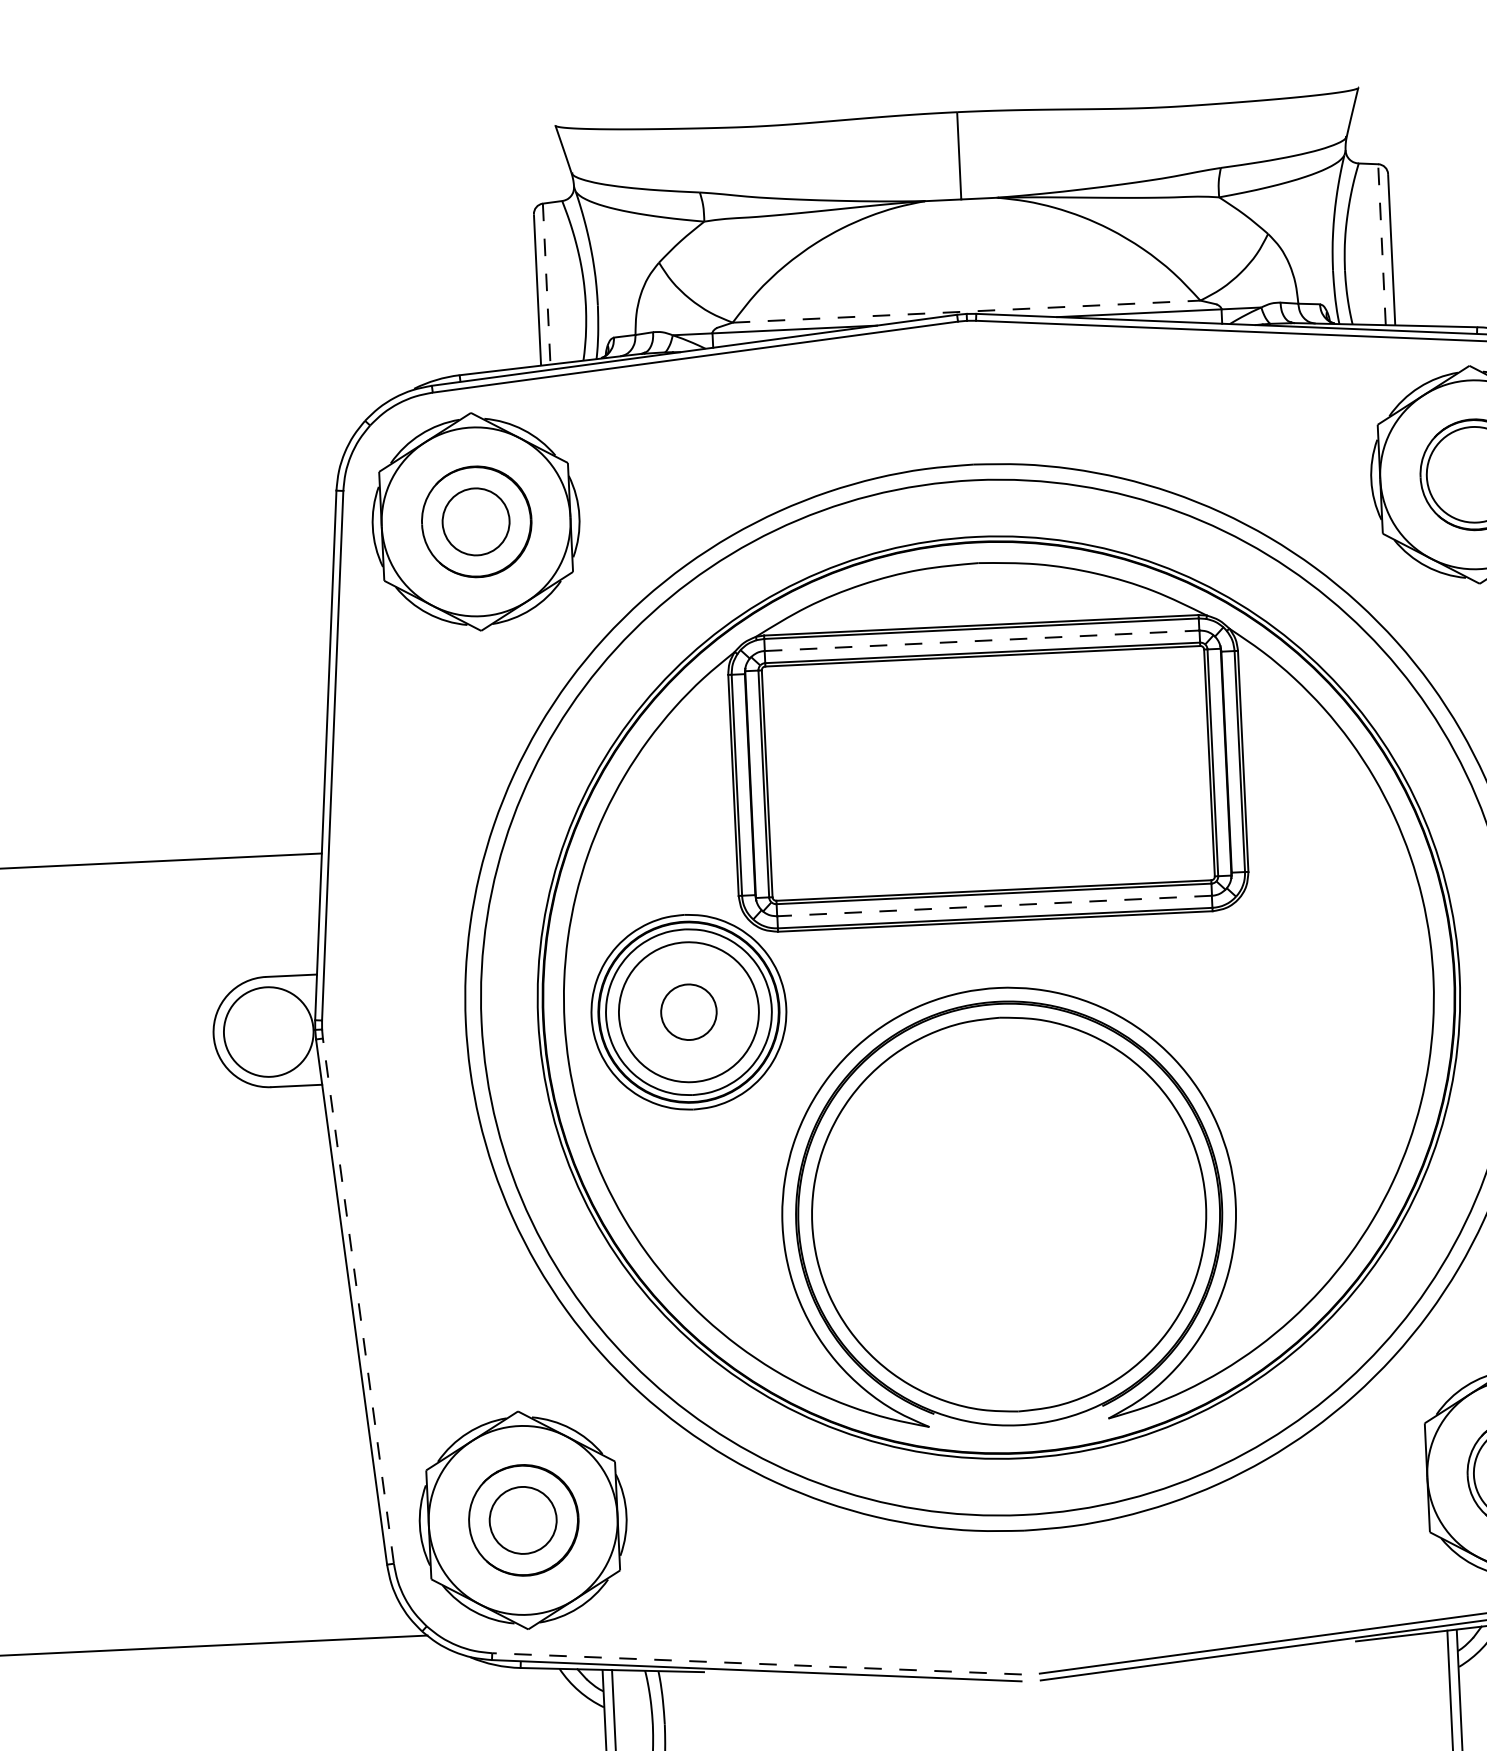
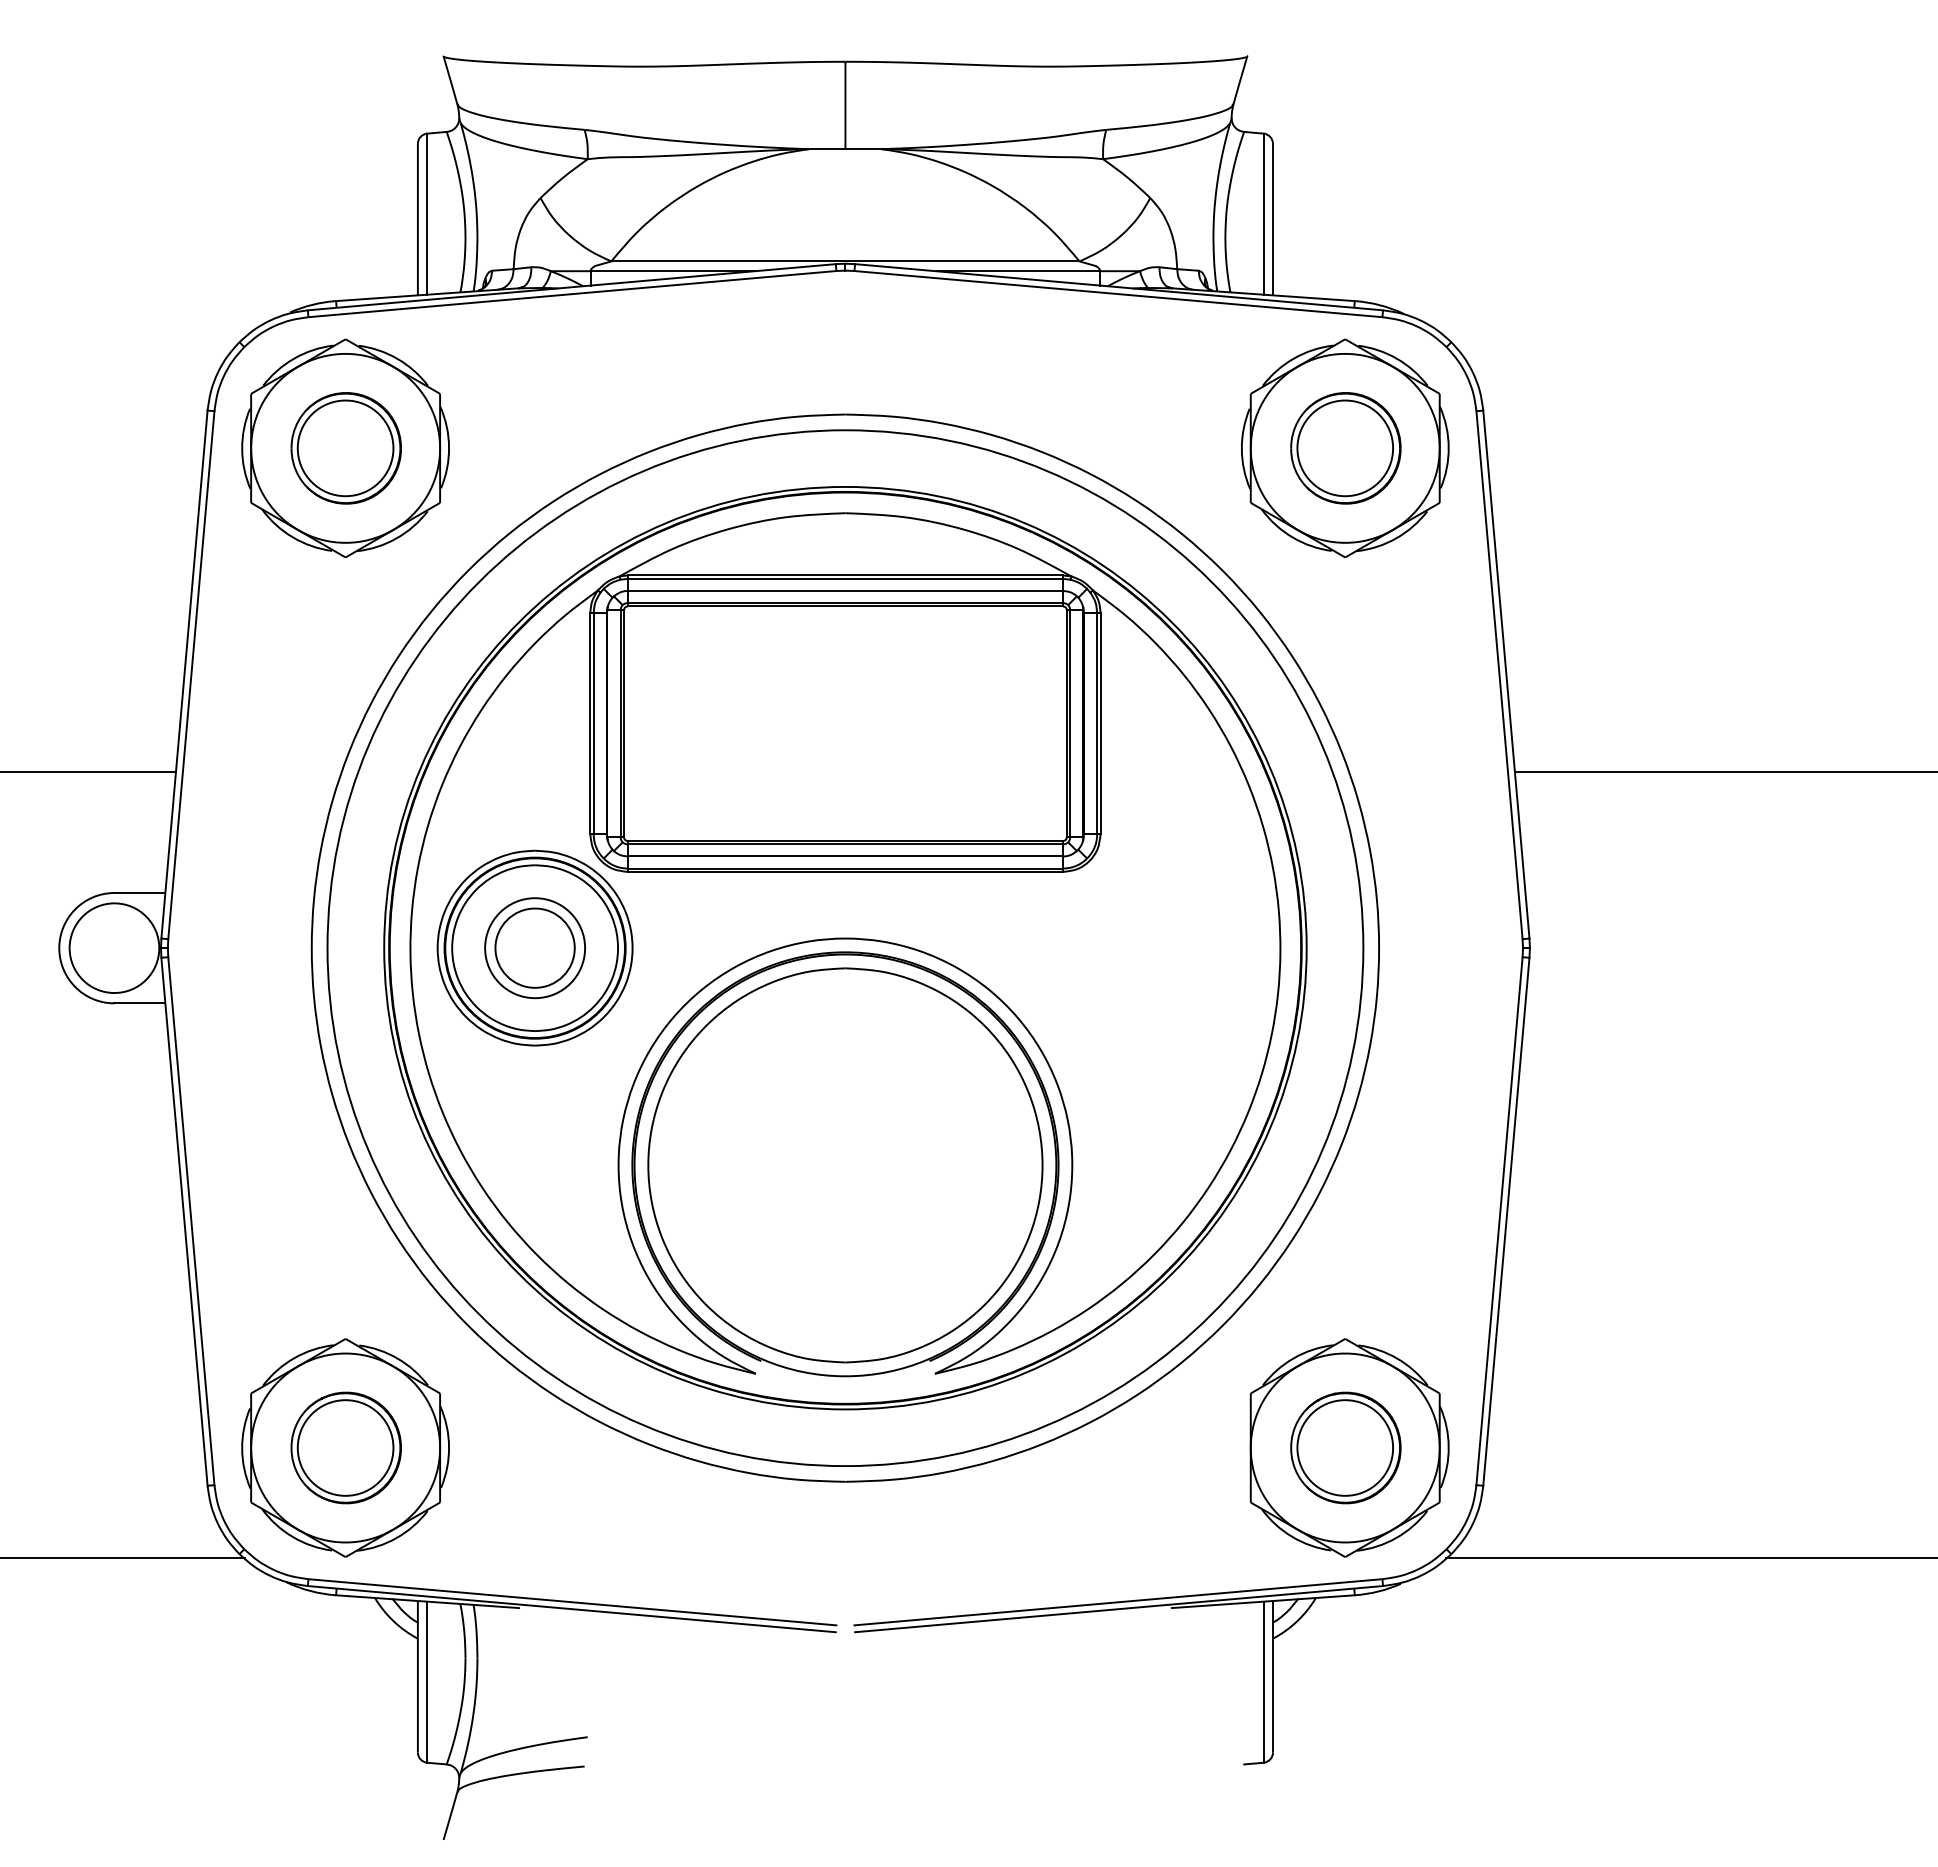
line: (1381, 245) -> (1263, 214), dashed -> solid
line: (546, 284) -> (427, 214), dashed -> solid
line: (966, 311) -> (845, 261), dashed -> solid
circle: (475, 522) -> (345, 448), size x1.43
line: (982, 640) -> (845, 590), dashed -> solid
line: (993, 906) -> (844, 856), dashed -> solid
circle: (688, 1011) -> (534, 947), size x1.43
circle: (689, 1012) -> (535, 948), size x0.71
line: (358, 1301) -> (191, 1221), dashed -> solid
circle: (523, 1519) -> (345, 1447), size x1.43
line: (757, 1664) -> (572, 1602), dashed -> solid

